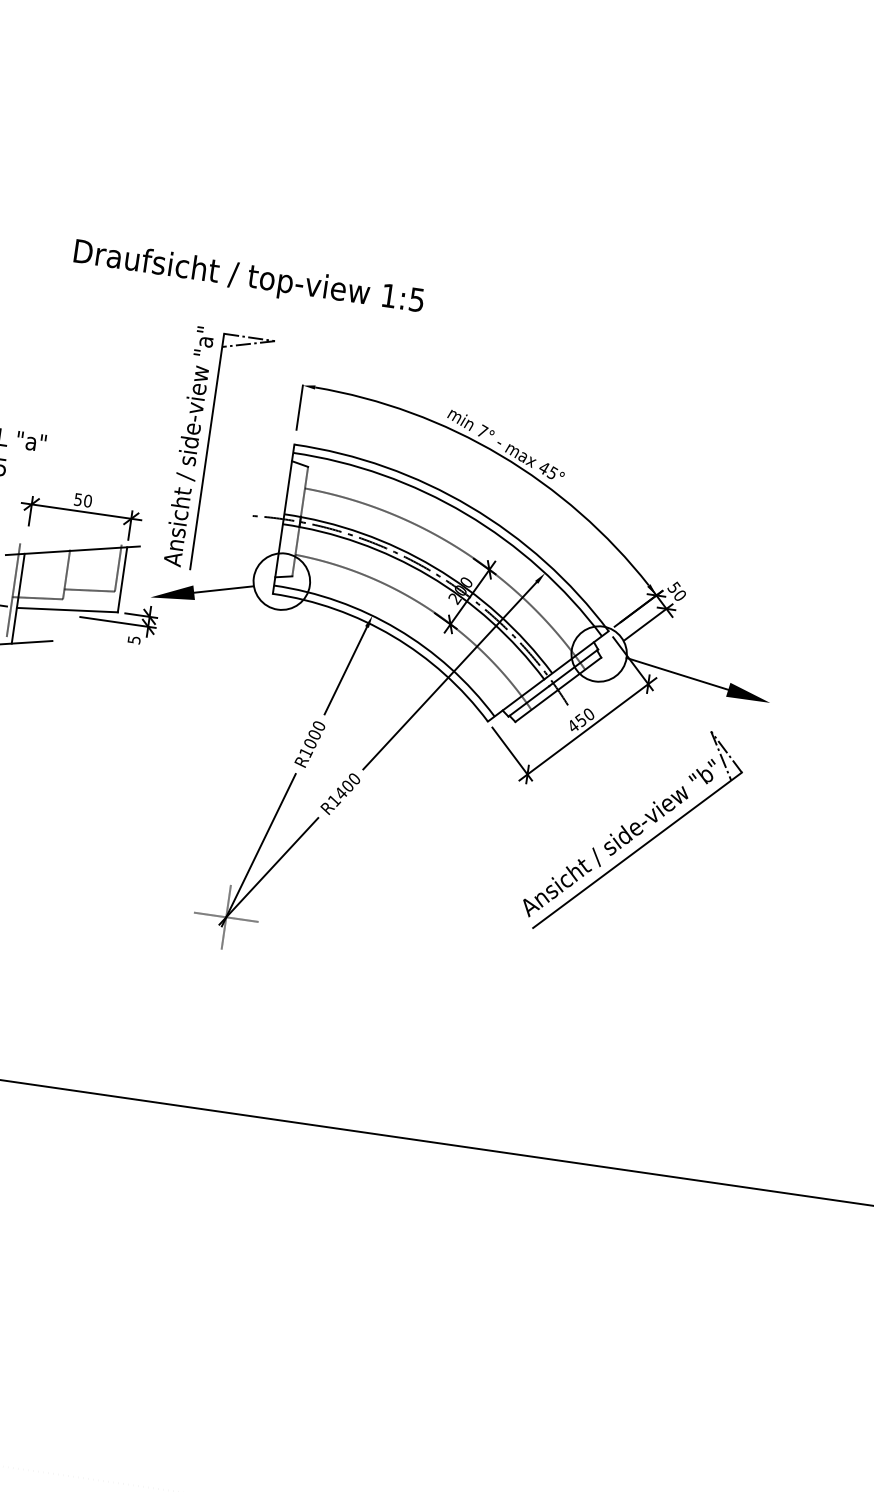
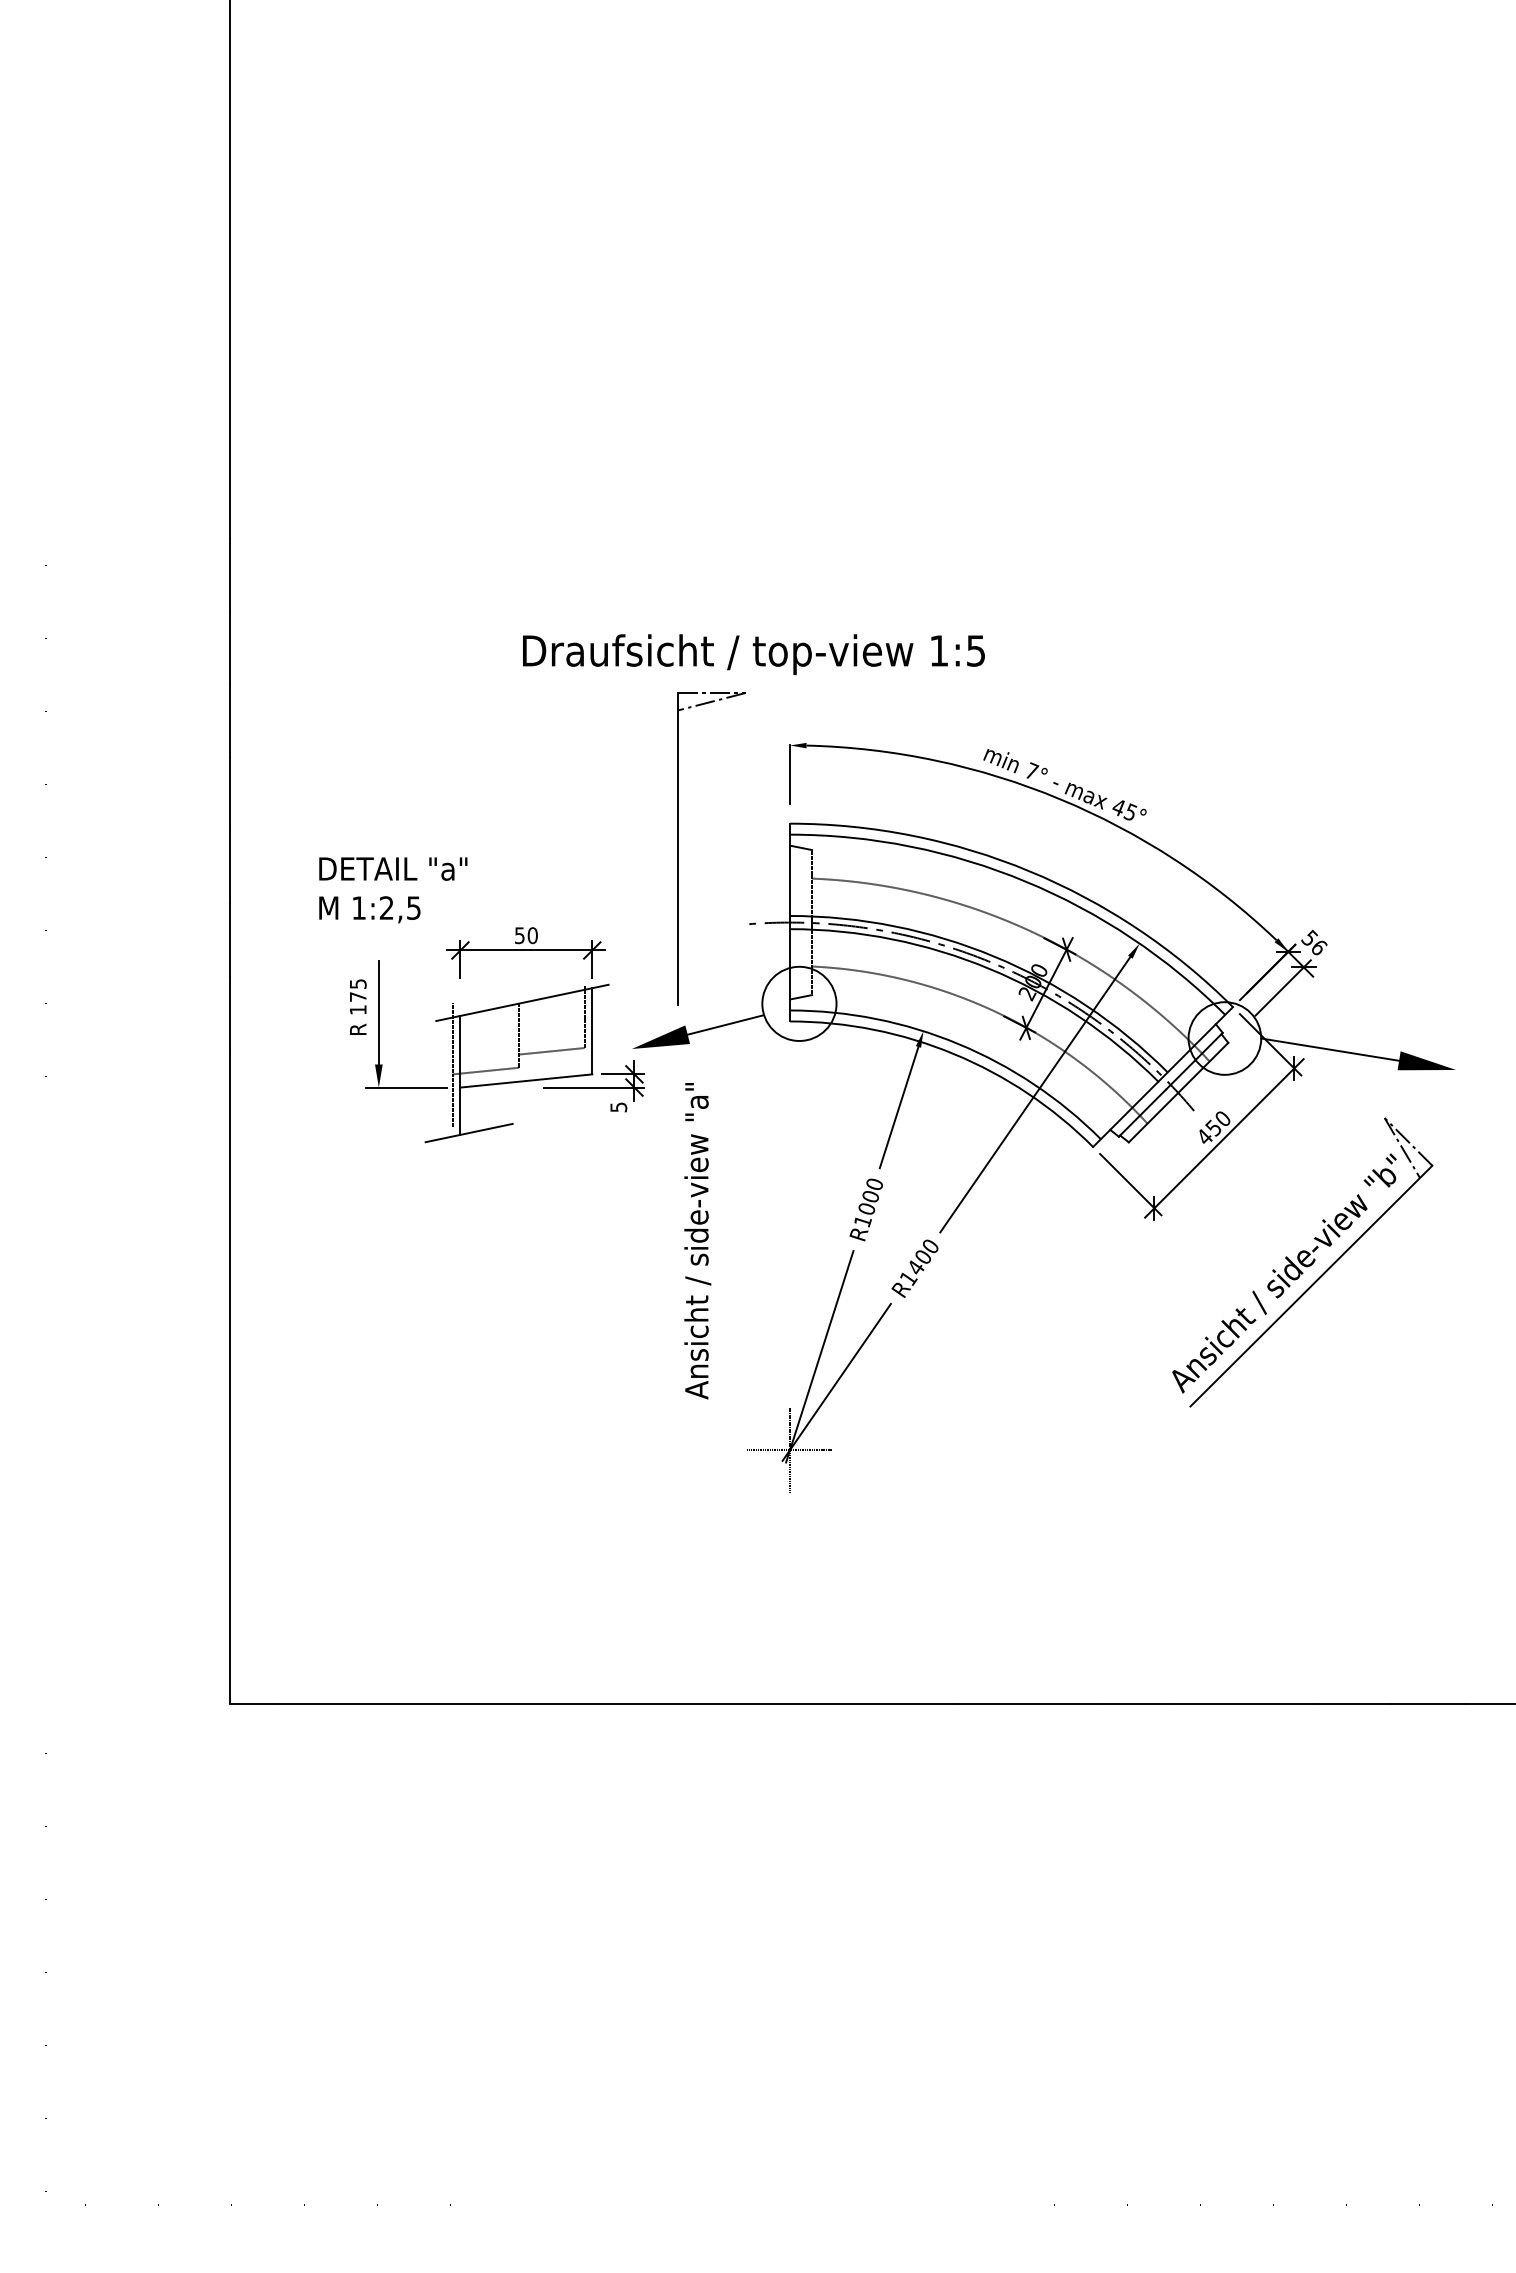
text: (248, 278) -> (753, 654), moved
text: (189, 447) -> (697, 1241), moved
text: (680, 595) -> (1319, 947), 50 -> 56

